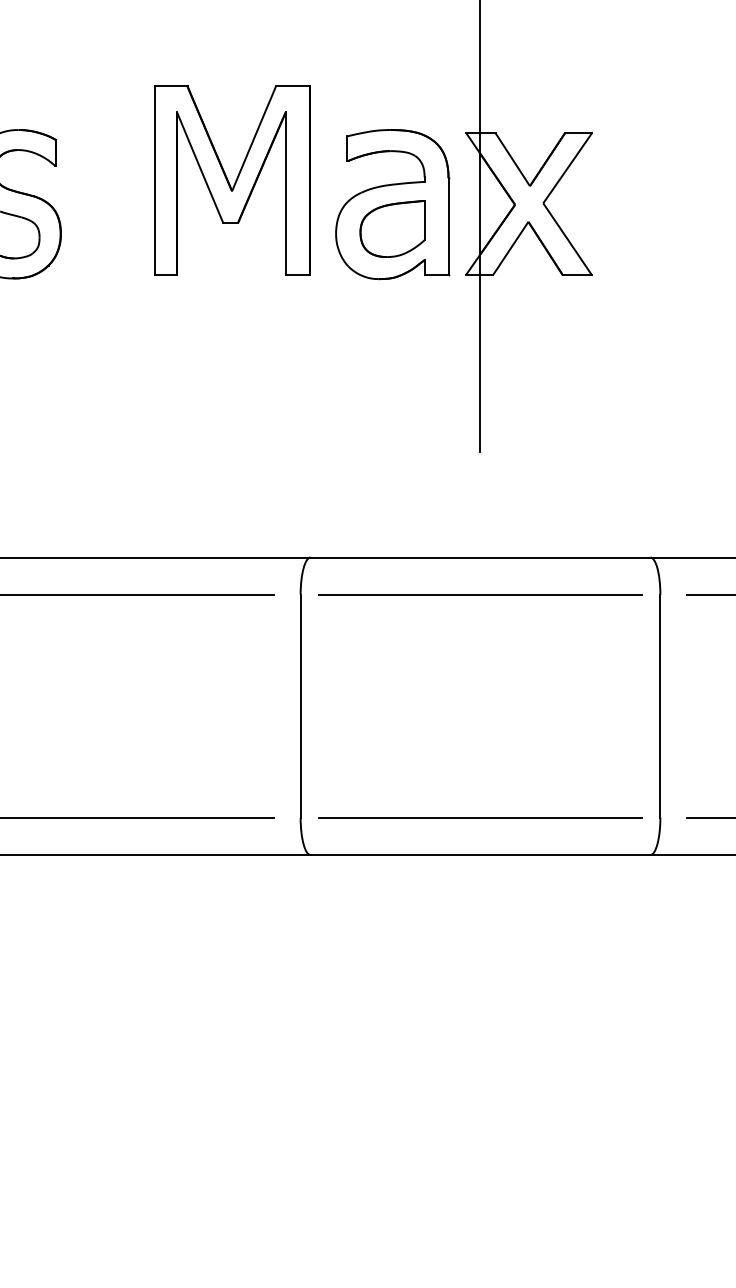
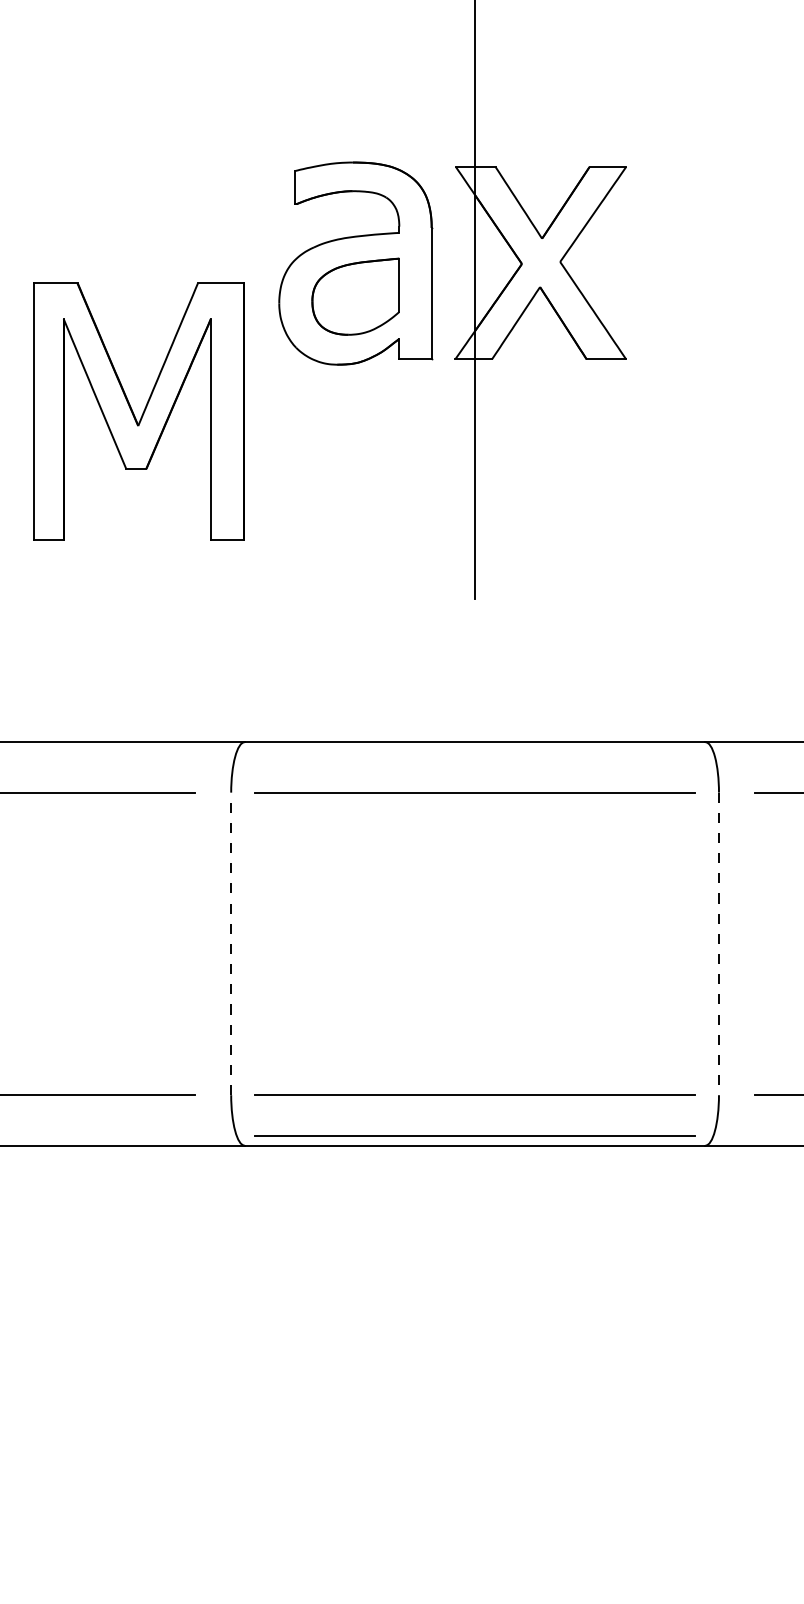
part: (232, 180) -> (138, 411), moved
line: (300, 706) -> (231, 944), solid -> dashed
line: (660, 706) -> (719, 944), solid -> dashed
line: (480, 847) -> (475, 1135), added

